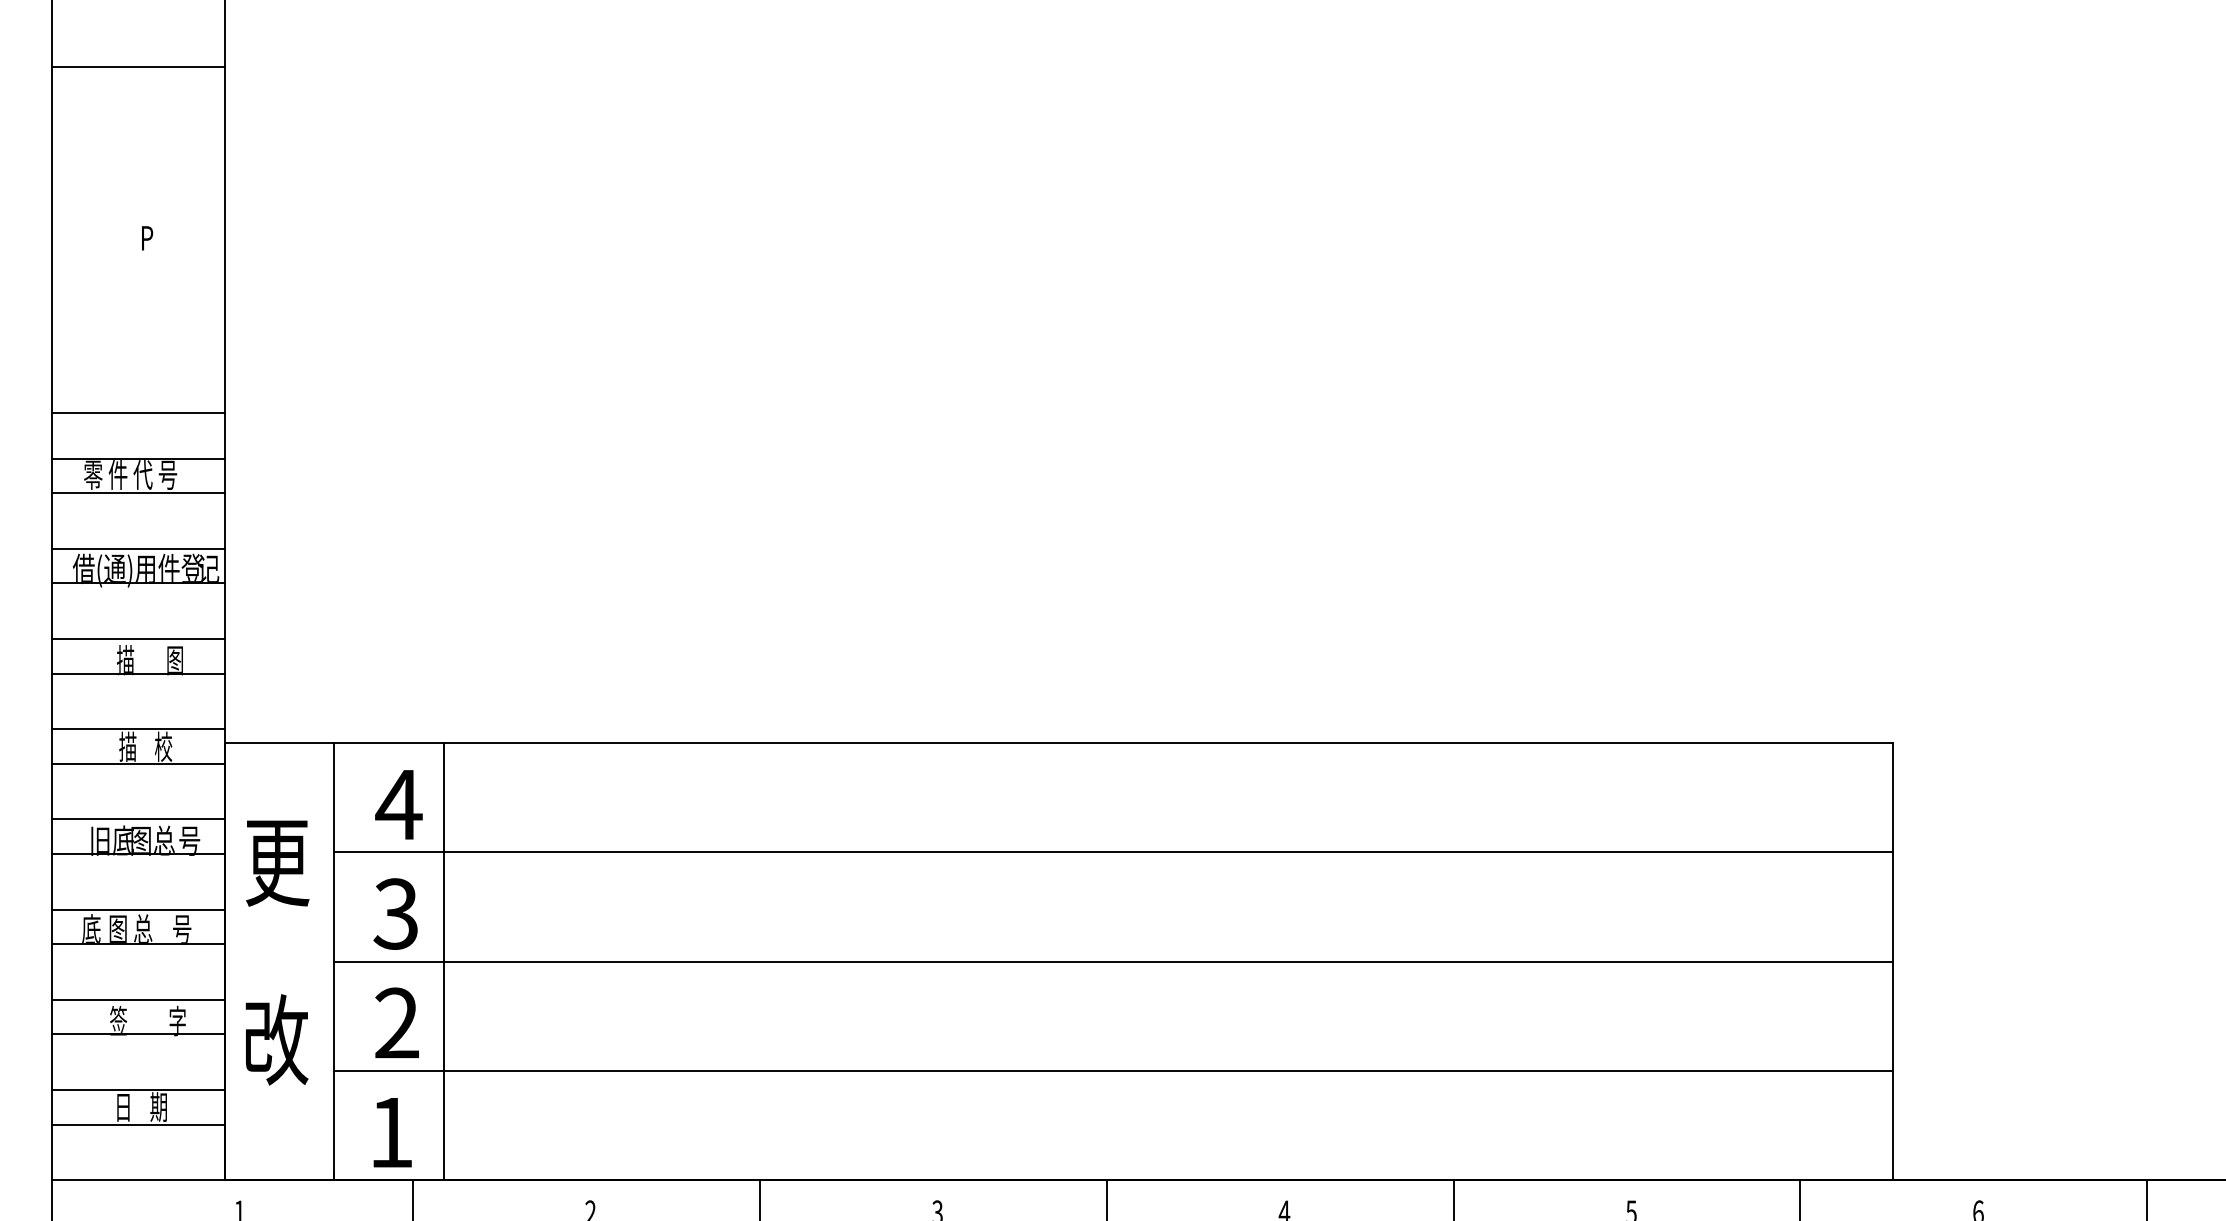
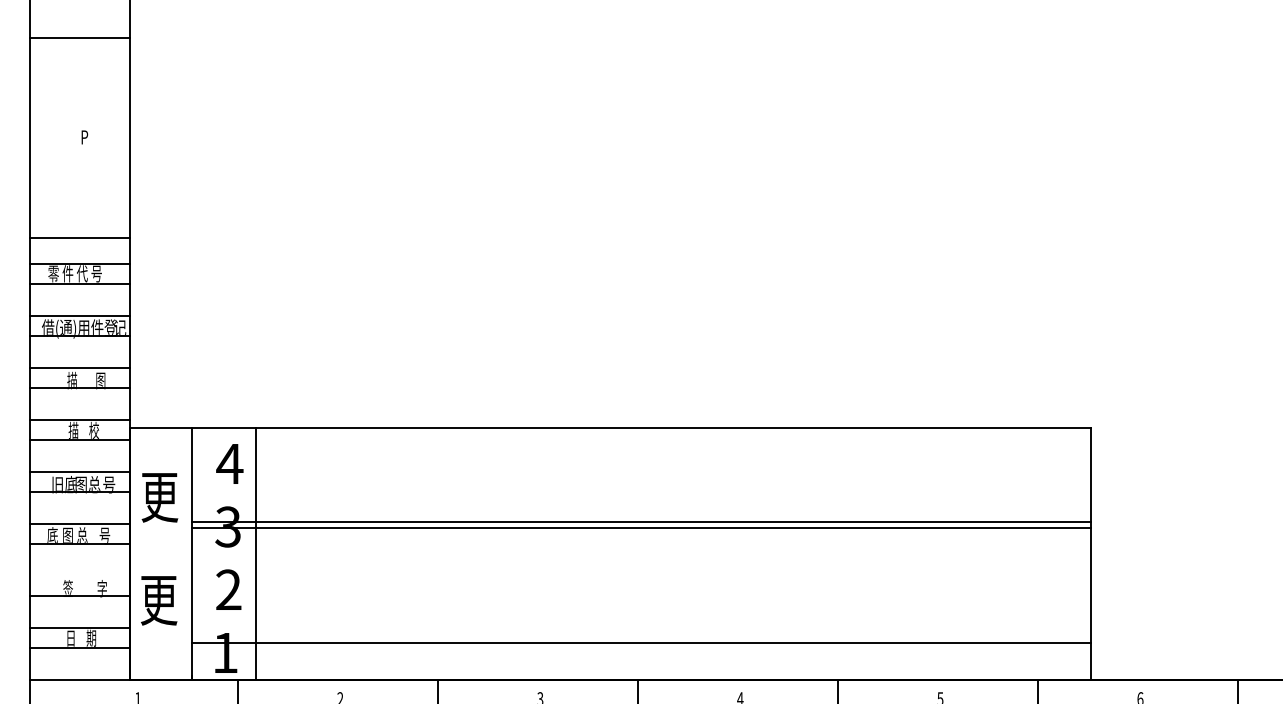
line: (1113, 852) -> (641, 528), moved
line: (1113, 961) -> (641, 522), moved
line: (138, 999) -> (79, 576), removed
text: (276, 1039) -> (159, 599), 改 -> 更
line: (1113, 1071) -> (641, 643), moved

